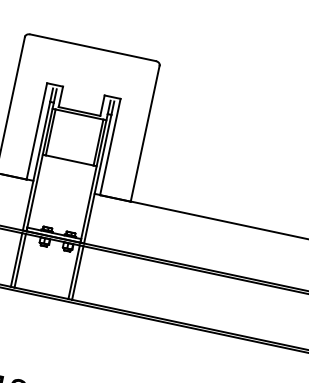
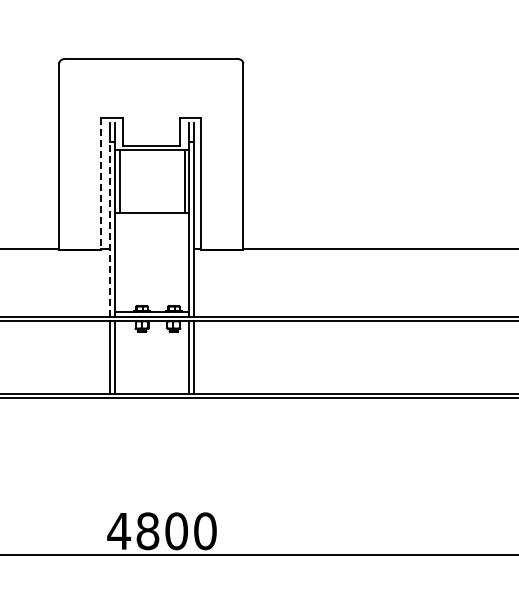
line: (37, 131) -> (101, 183), solid -> dashed
line: (36, 166) -> (110, 229), solid -> dashed

